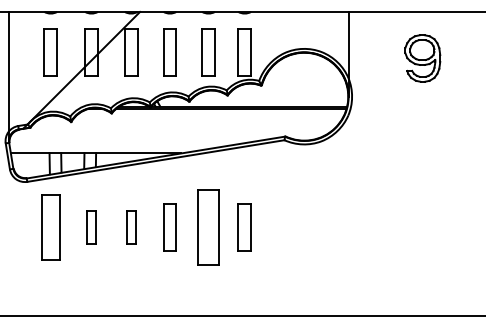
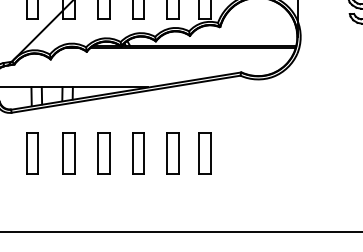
part: (50, 227) -> (32, 153), size x0.71
part: (91, 227) -> (68, 153), size x1.43
part: (131, 227) -> (104, 153), size x1.43
part: (208, 227) -> (172, 153), size x0.62

